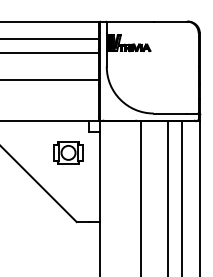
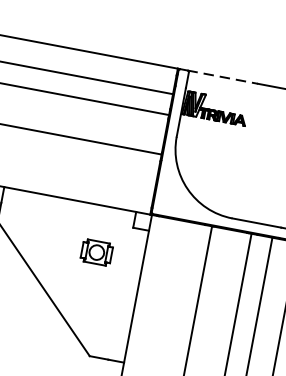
line: (130, 21) -> (223, 77), solid -> dashed
part: (68, 152) -> (96, 251), size x0.7

